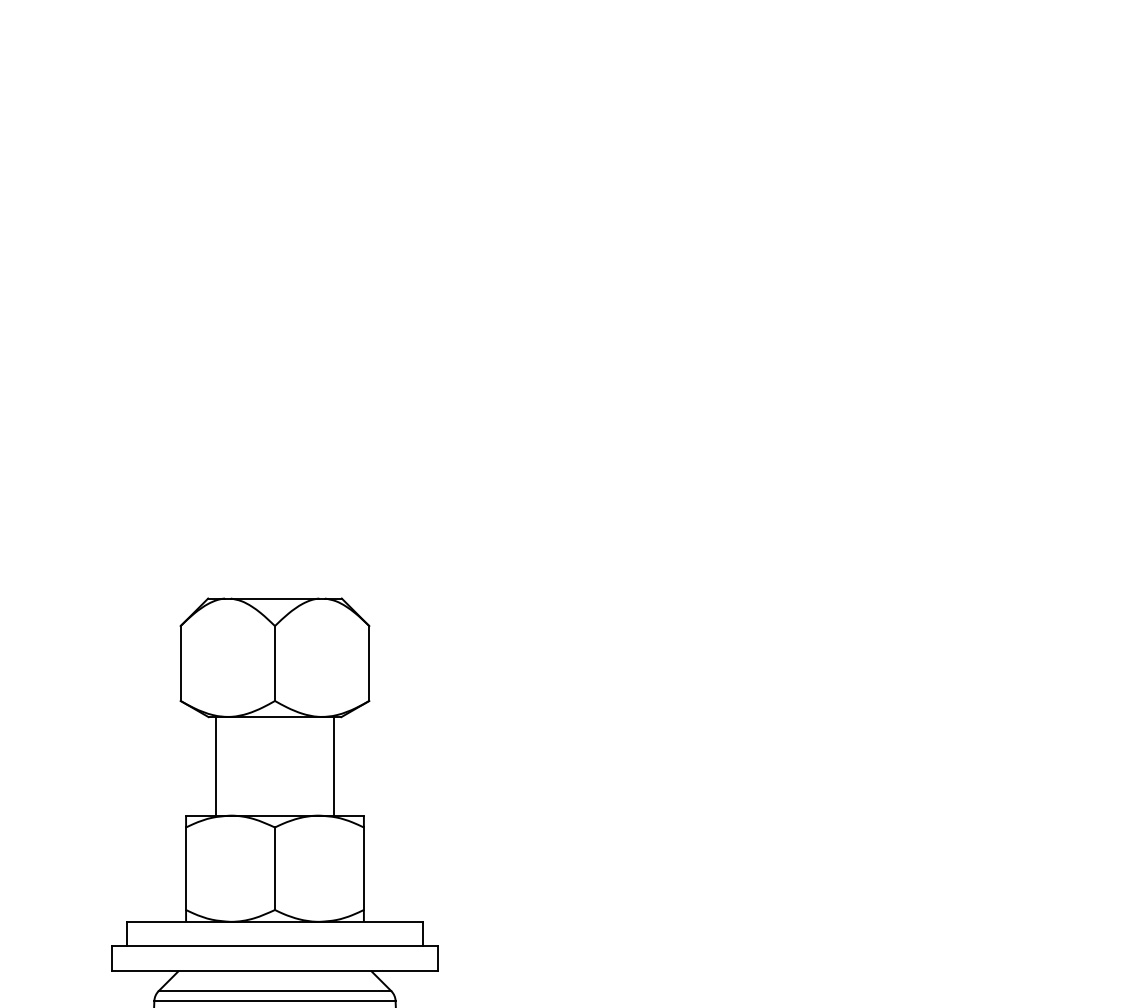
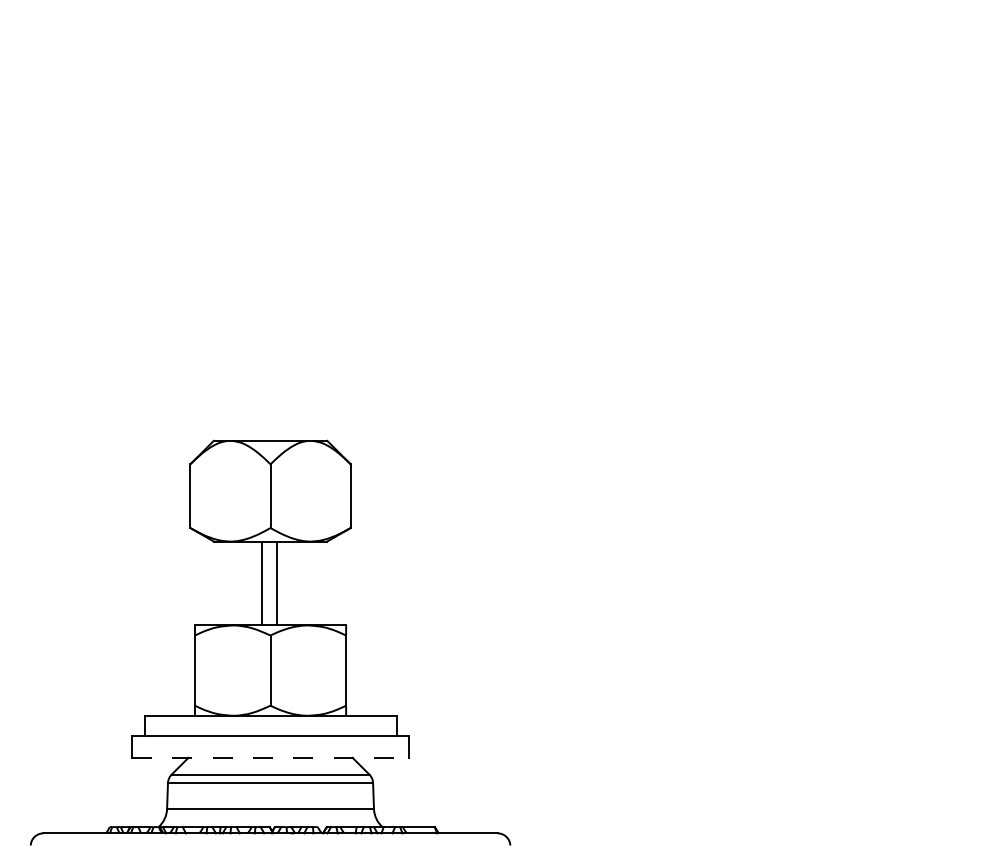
line: (216, 766) -> (262, 583), moved
line: (333, 766) -> (276, 583), moved
line: (274, 970) -> (270, 757), solid -> dashed

